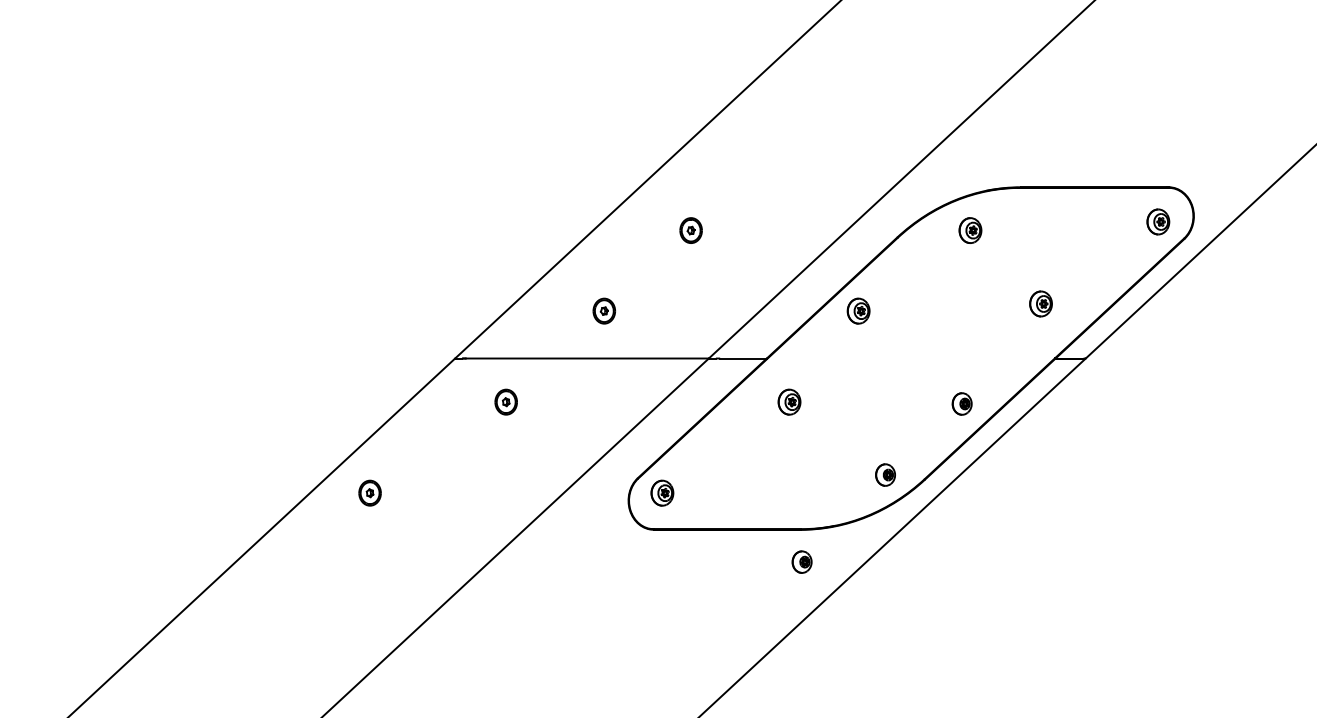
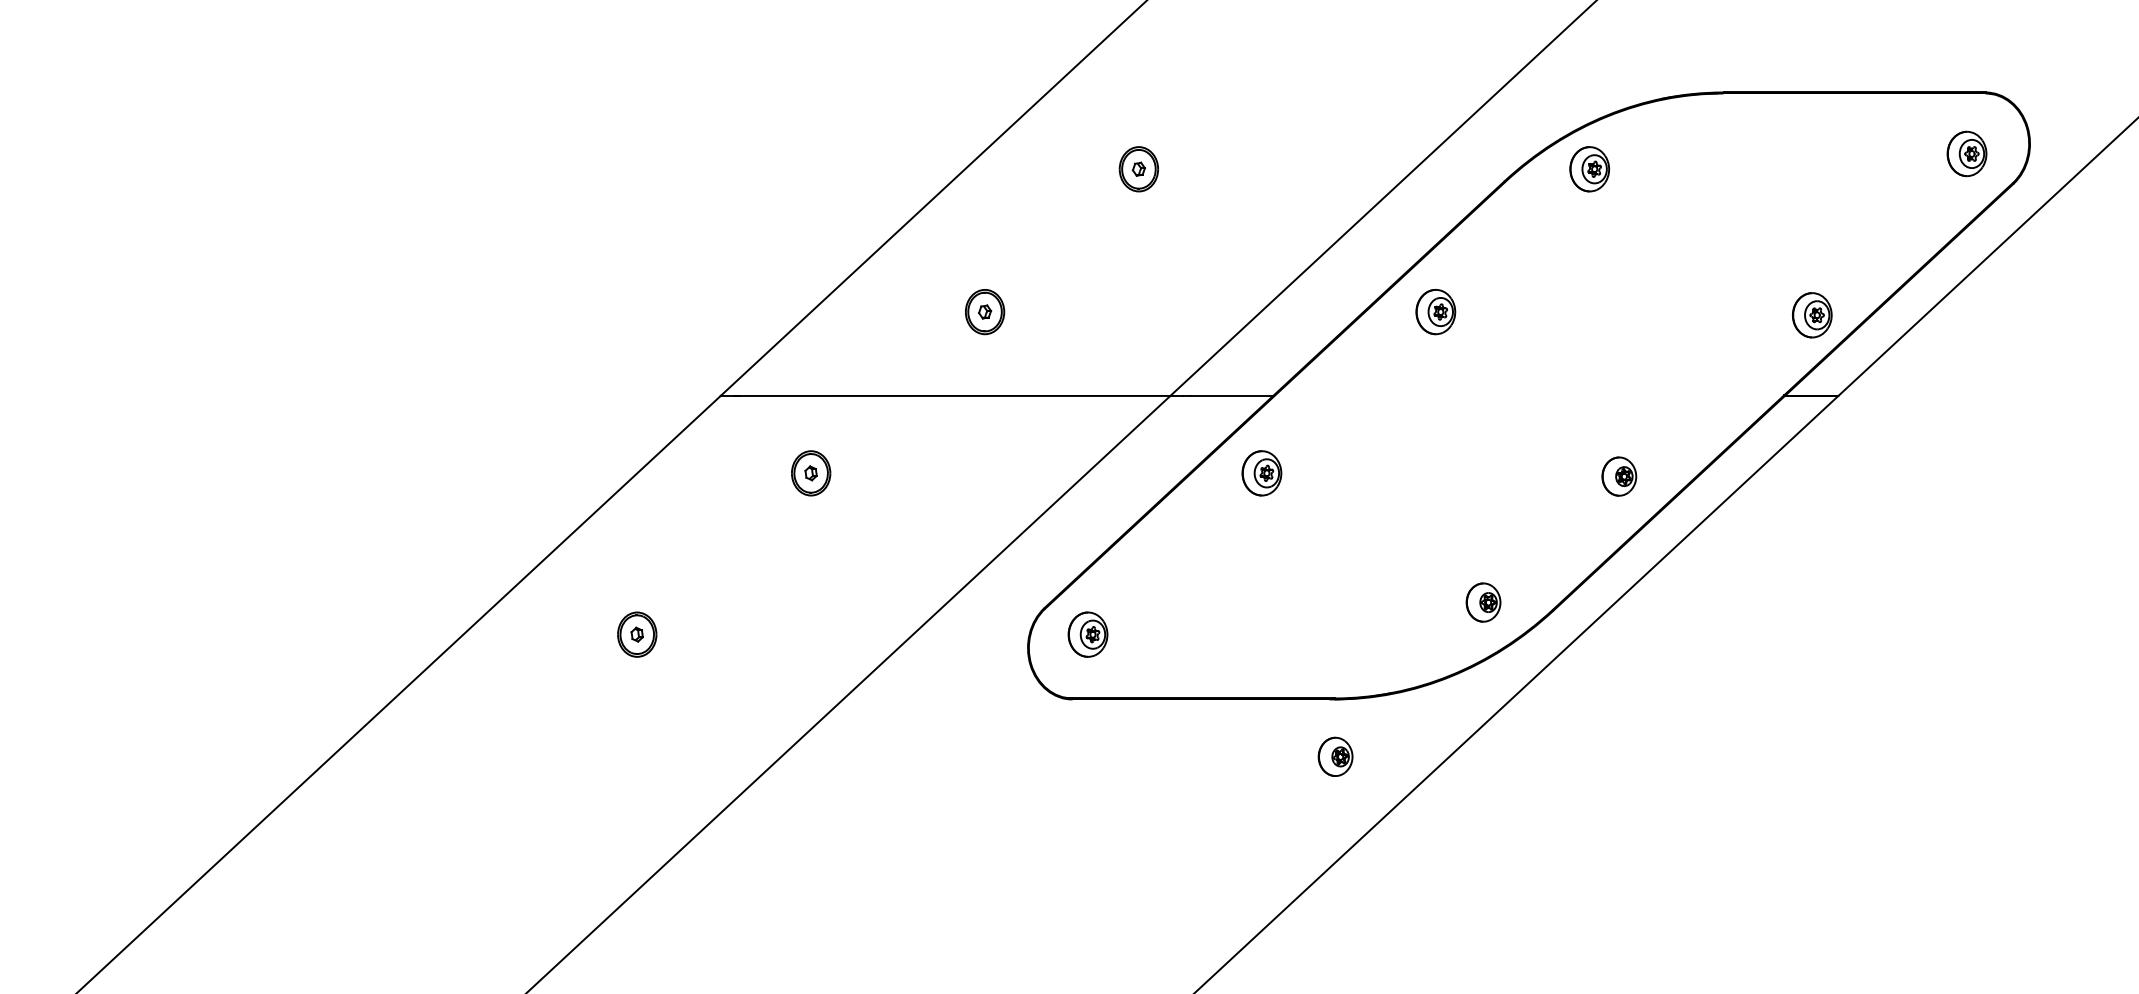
part: (970, 230) -> (1589, 169), moved
part: (1040, 303) -> (1811, 314), moved
part: (789, 401) -> (1261, 472), moved
part: (369, 492) -> (636, 633), moved

